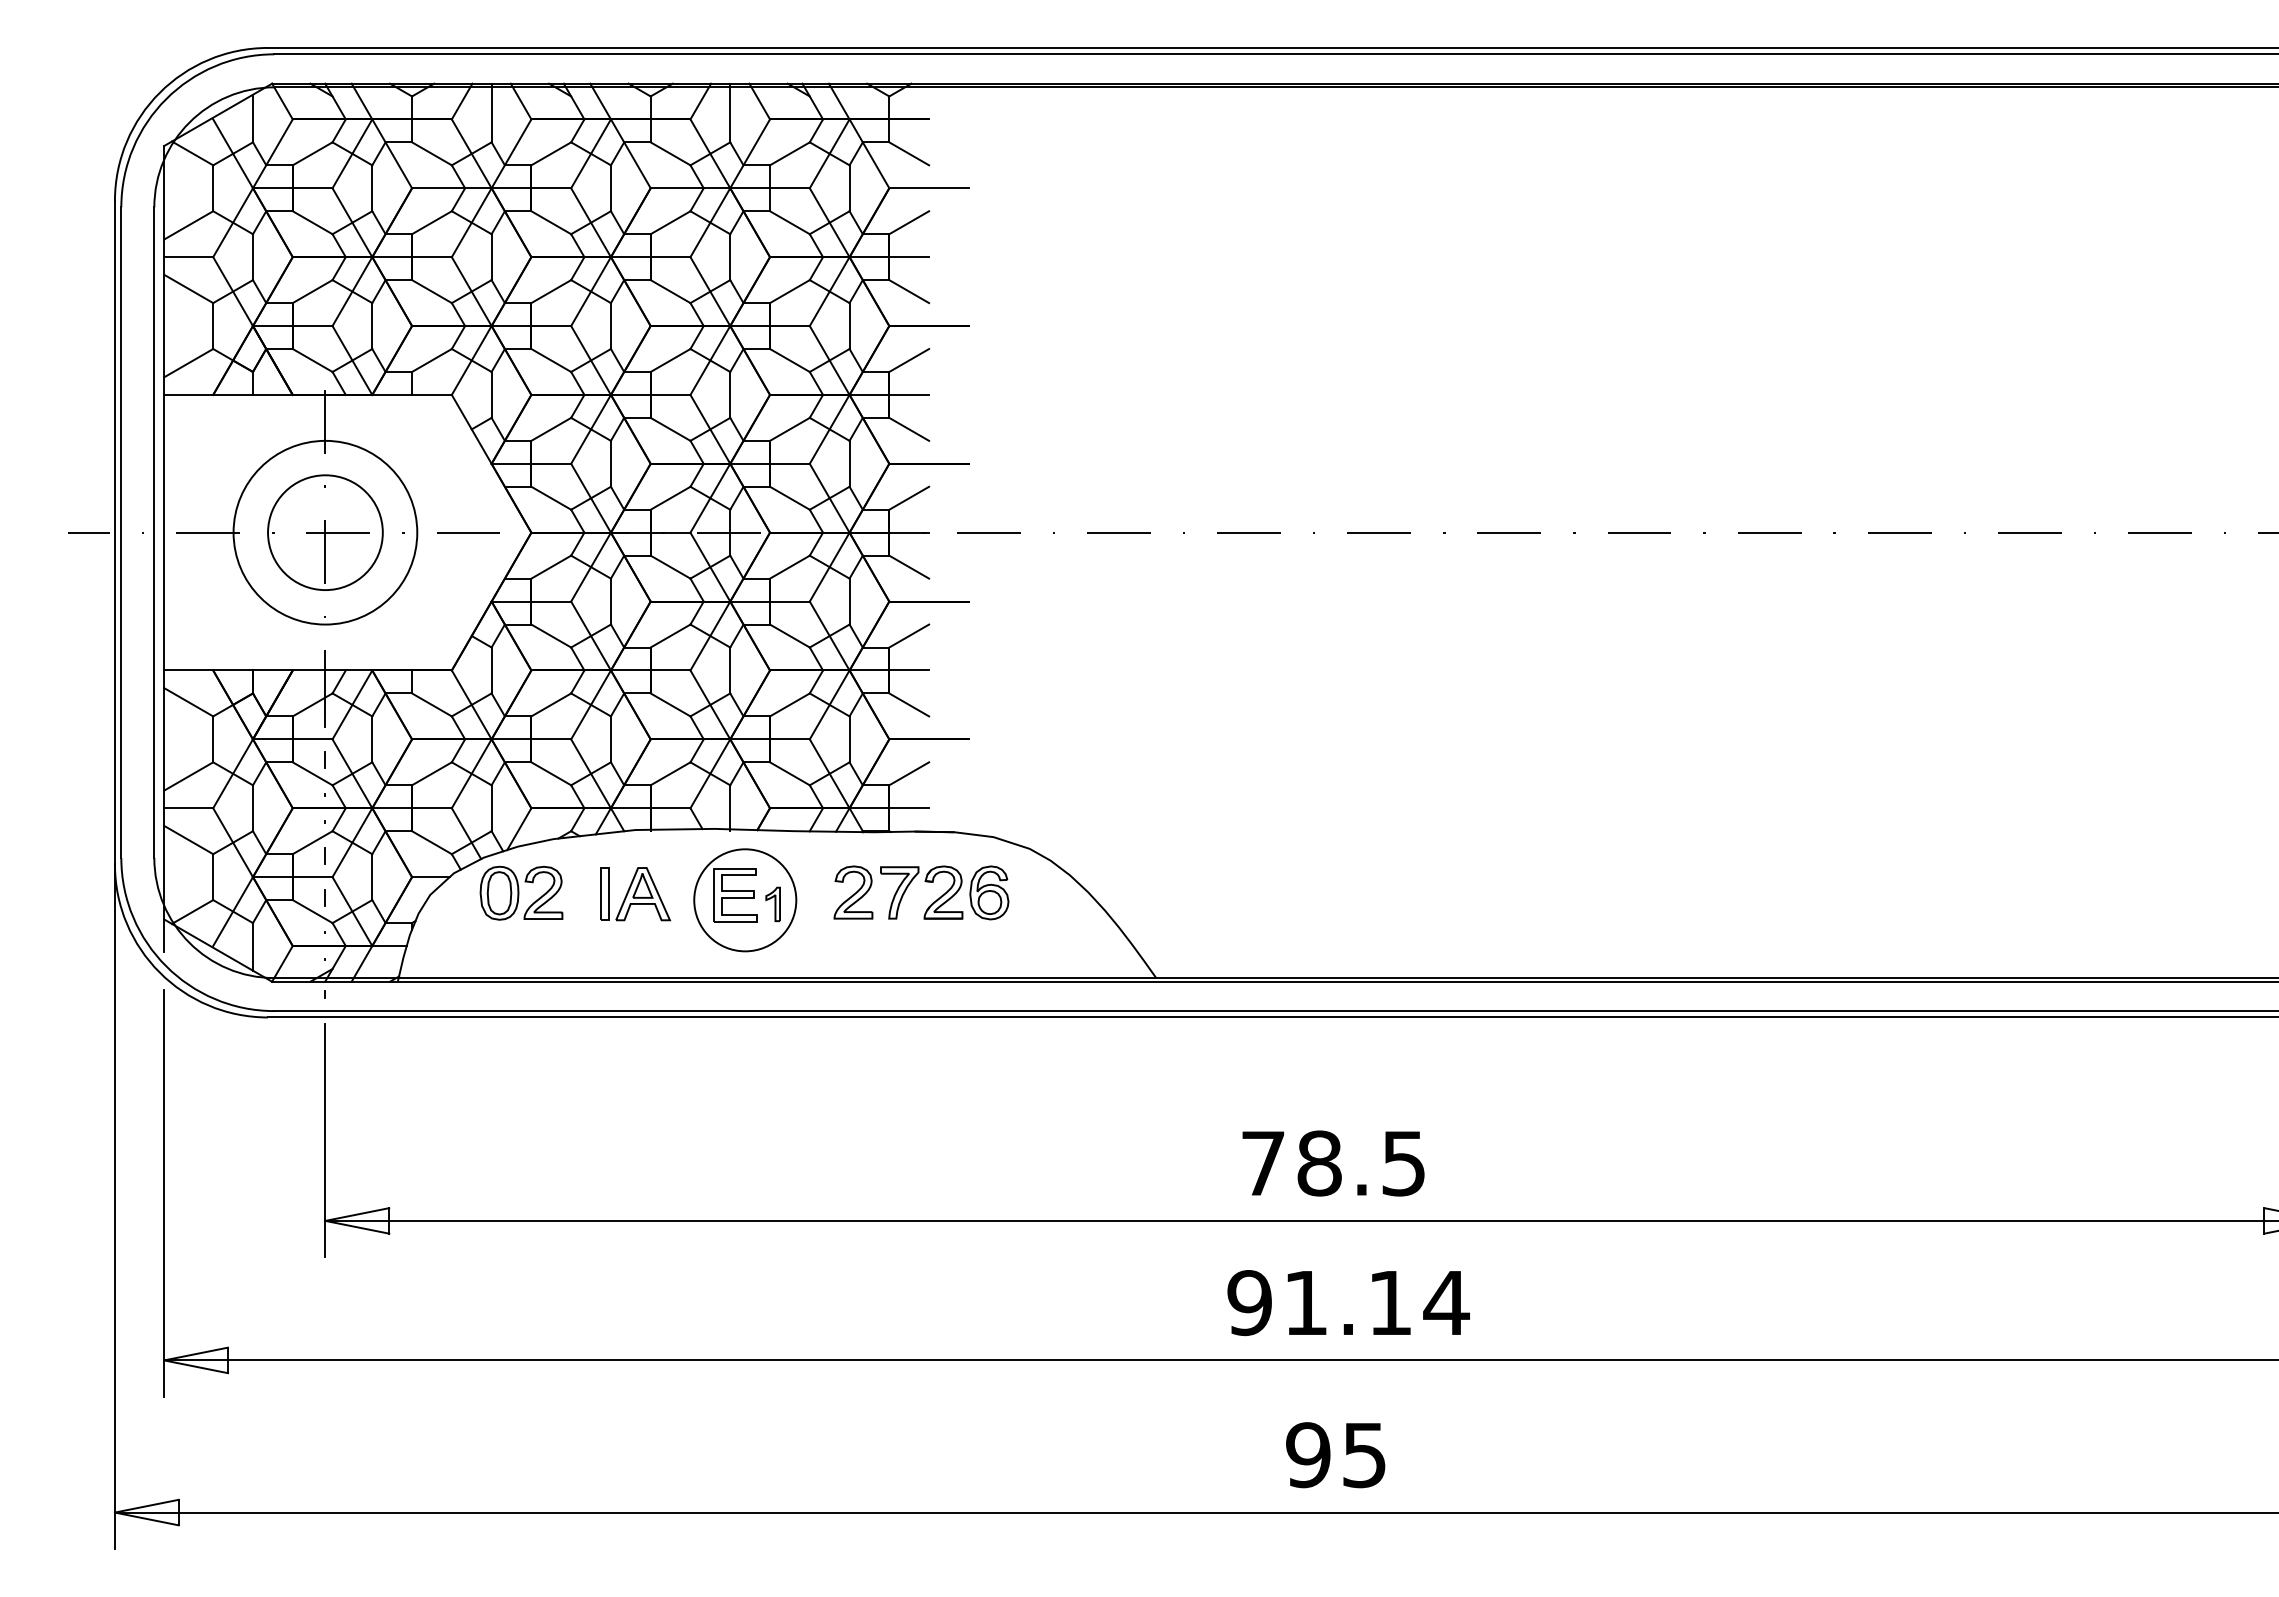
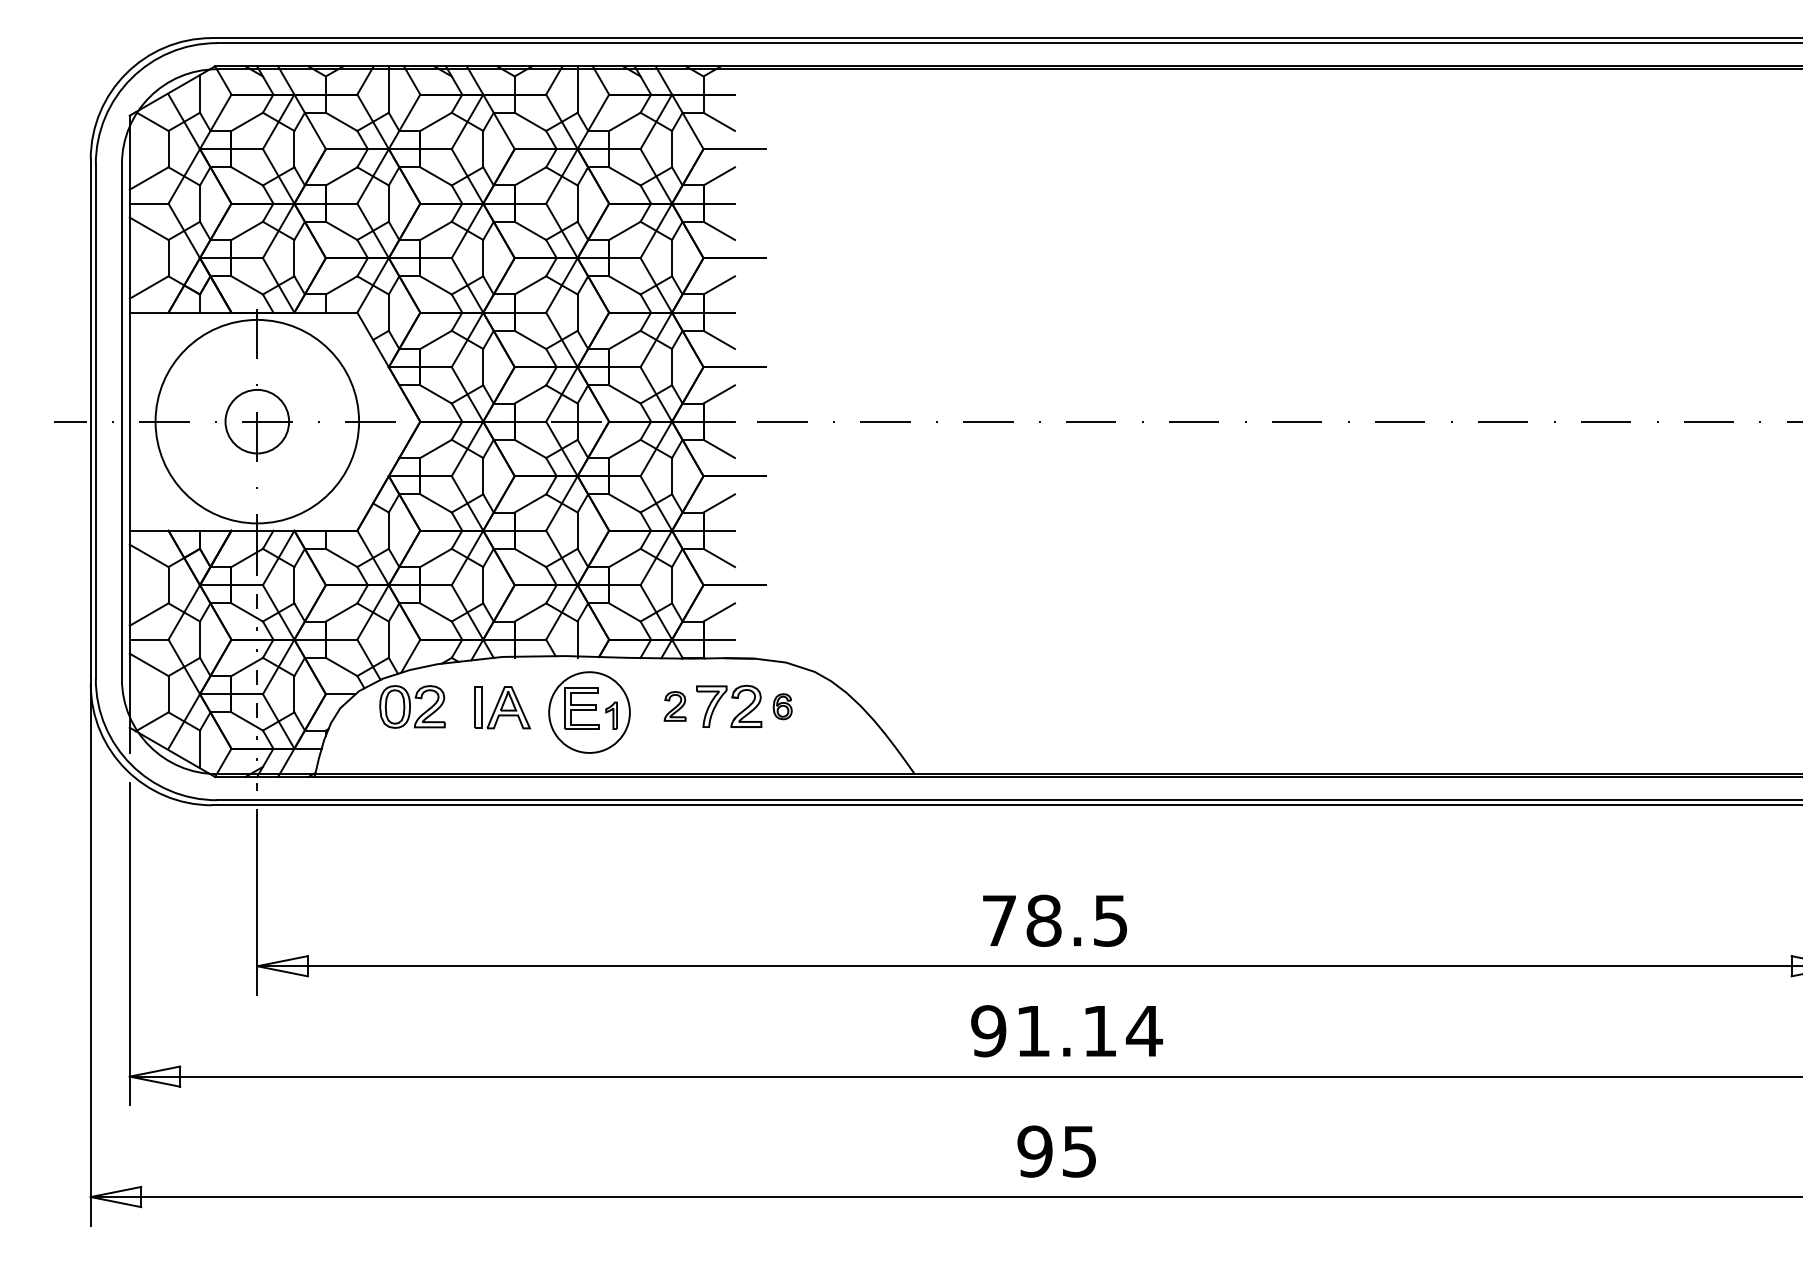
circle: (325, 532) -> (257, 421), size x0.7
circle: (325, 532) -> (257, 421), size x1.4
part: (853, 892) -> (675, 706), size x0.7
part: (989, 892) -> (782, 706), size x0.6

